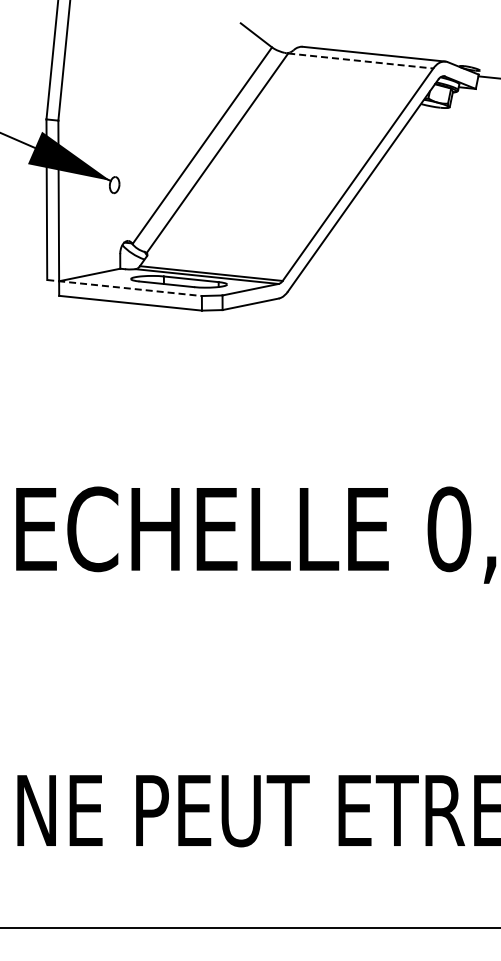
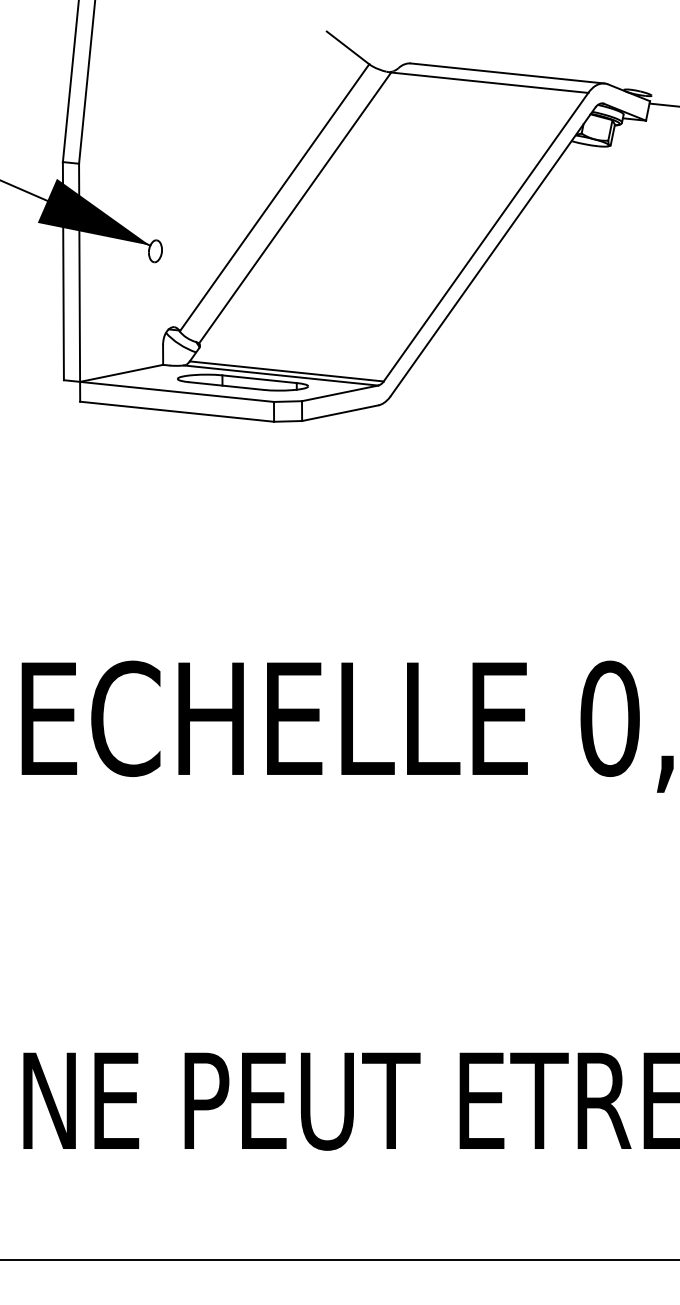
line: (360, 61) -> (489, 83), dashed -> solid
line: (124, 288) -> (168, 391), dashed -> solid

